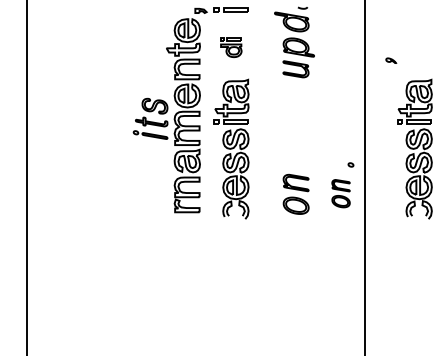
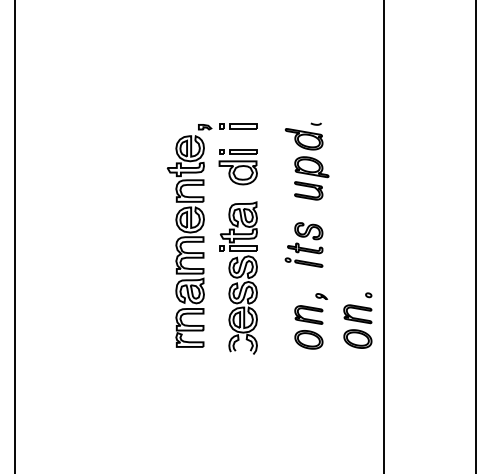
part: (230, 47) -> (237, 167), size x1.67
part: (391, 60) -> (321, 296), moved
part: (150, 118) -> (303, 244), moved
part: (414, 148) -> (438, 277), removed
part: (340, 193) -> (357, 326), size x1.43

